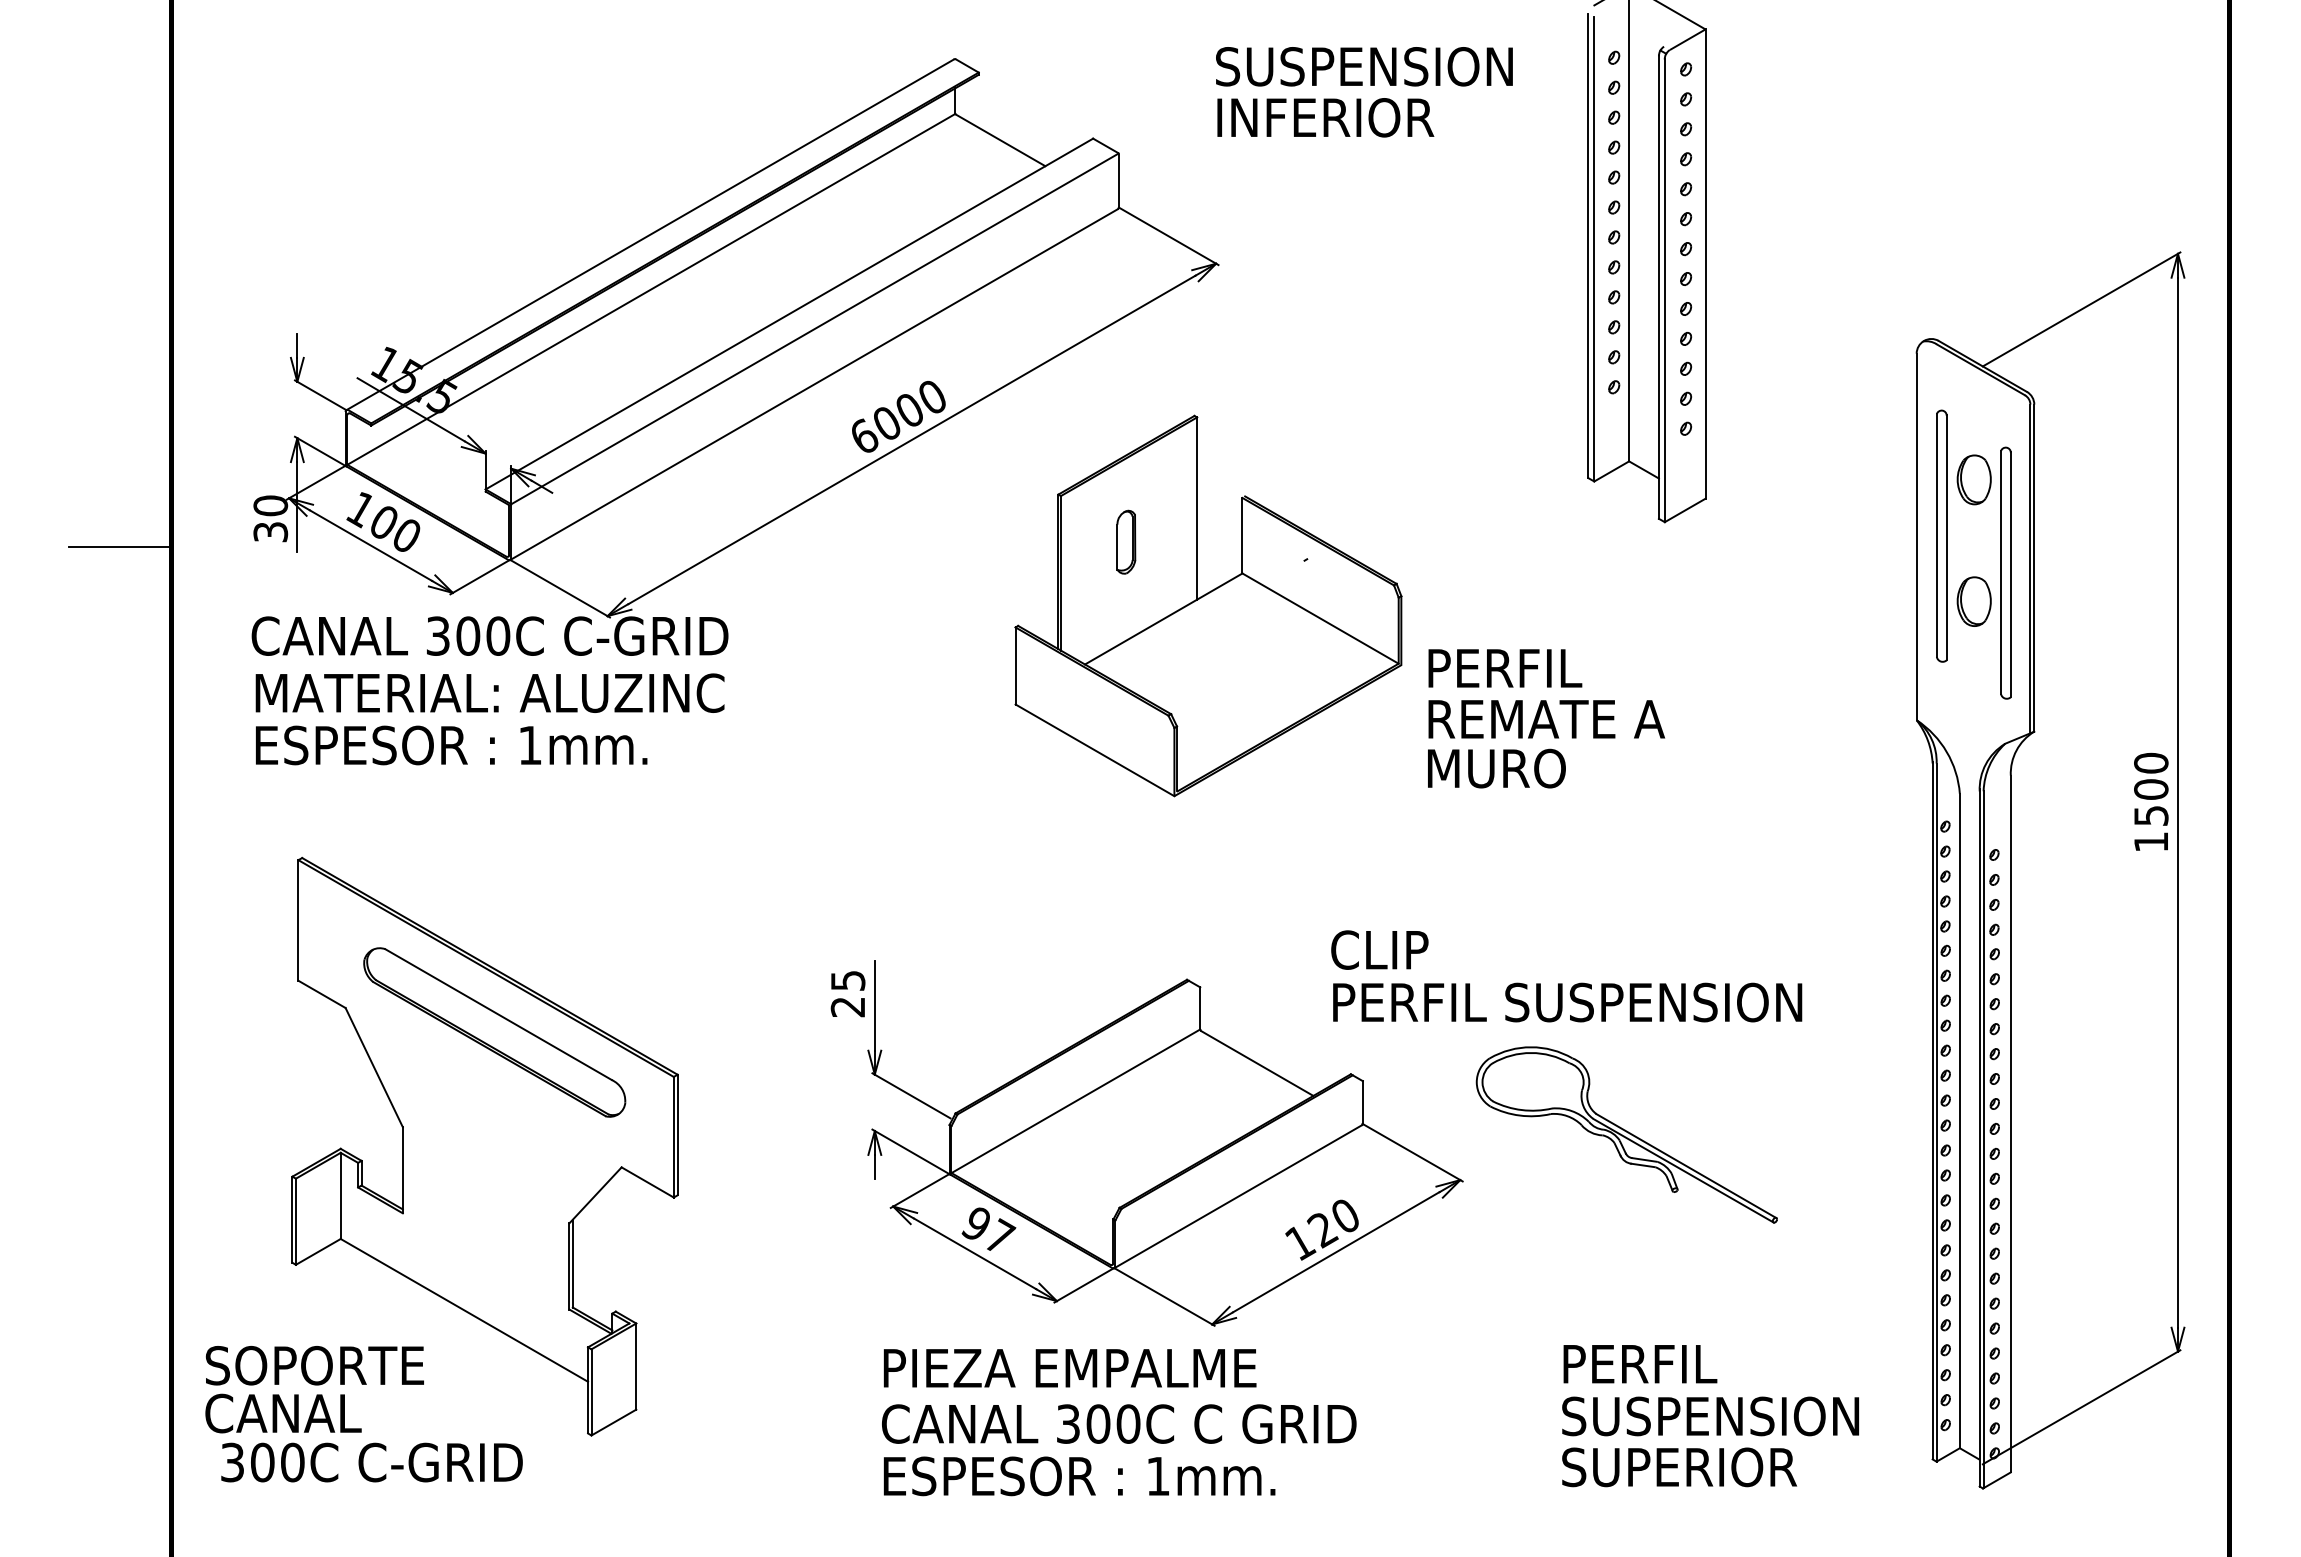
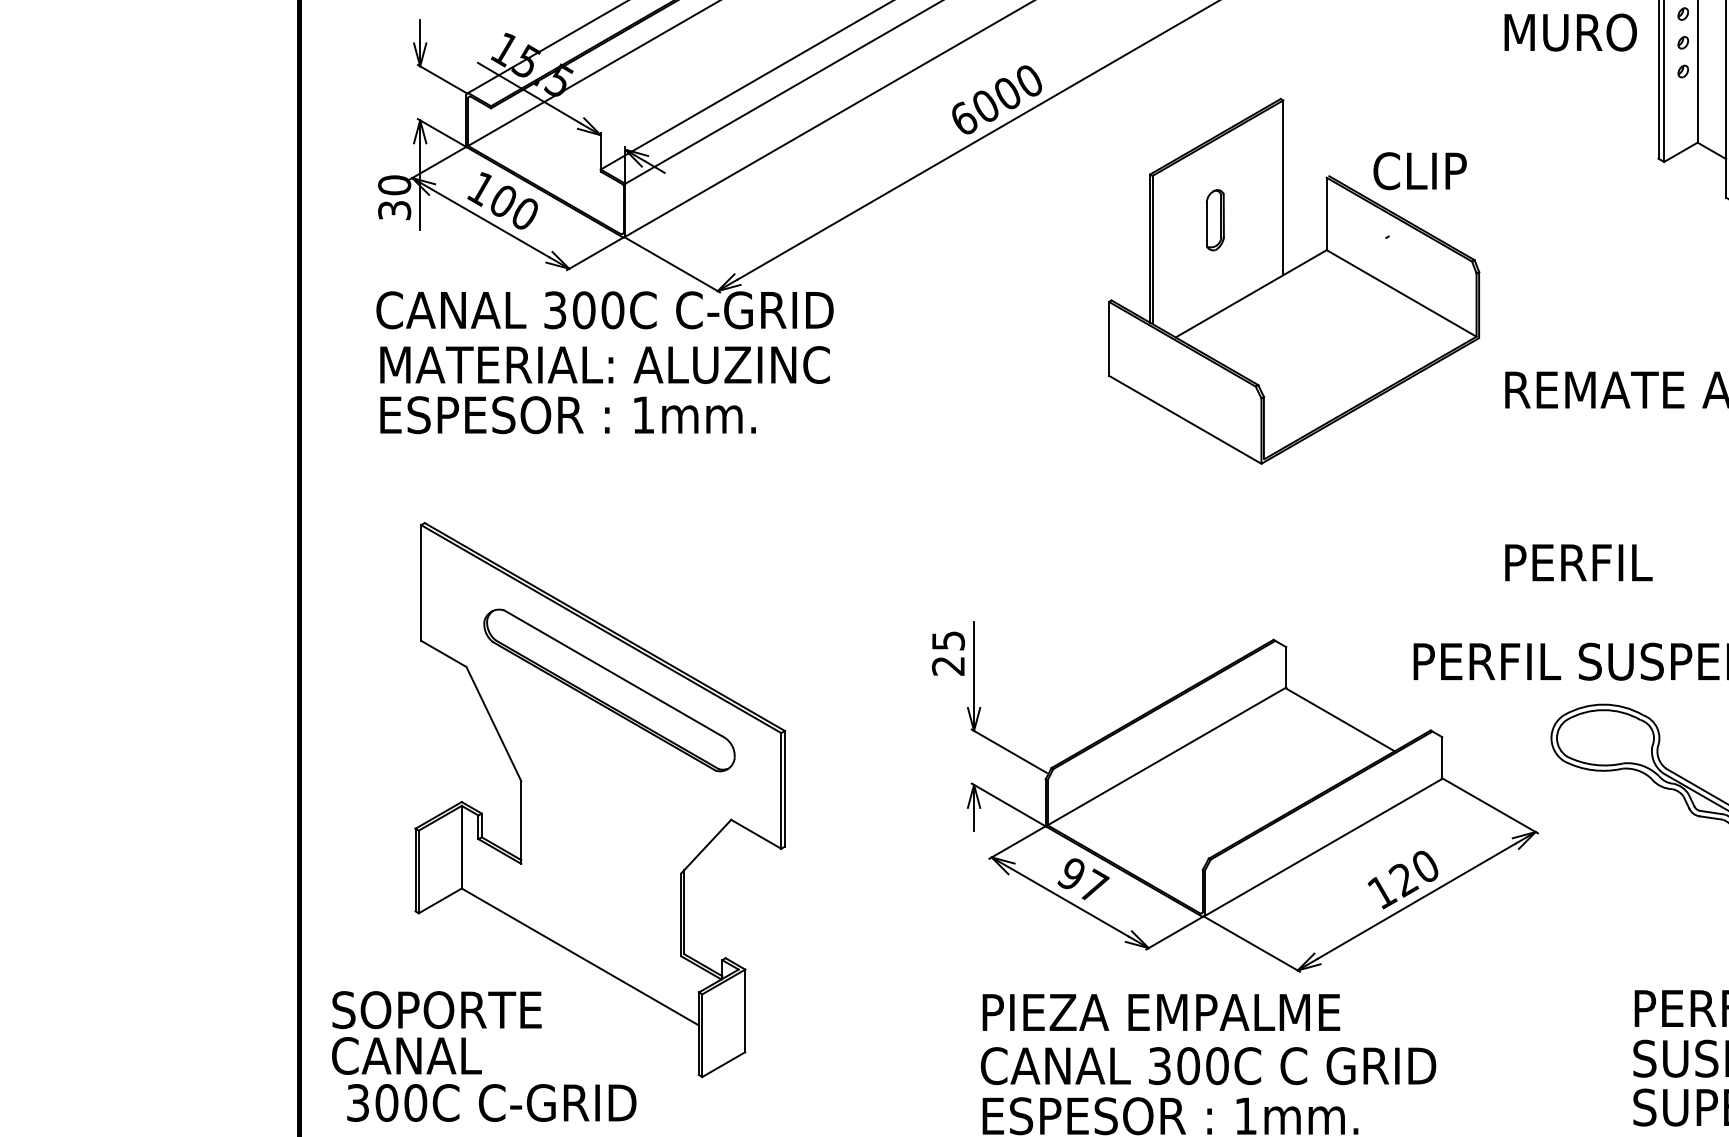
line: (120, 546) -> (250, 224), removed
text: (1505, 668) -> (1579, 562), moved
text: (1496, 768) -> (1570, 32), moved
text: (1379, 949) -> (1419, 170), moved

